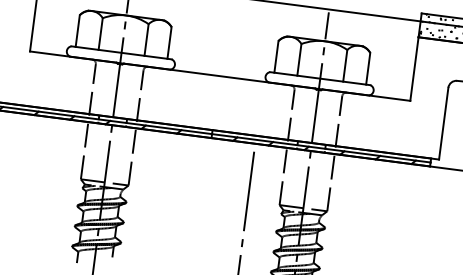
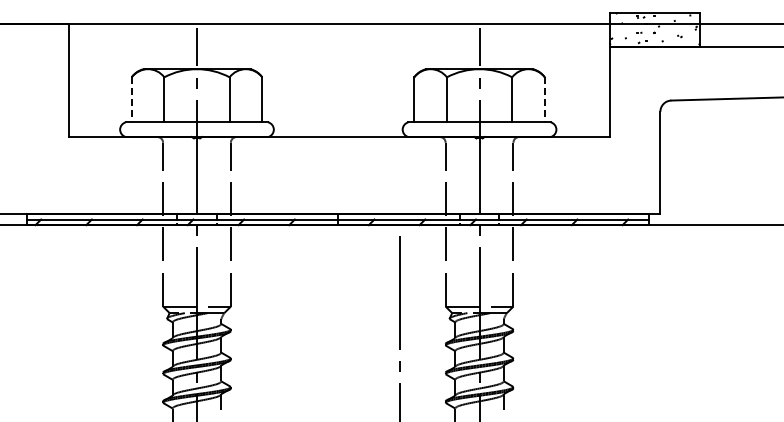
line: (77, 30) -> (131, 99), solid -> dashed
line: (368, 68) -> (544, 99), solid -> dashed

